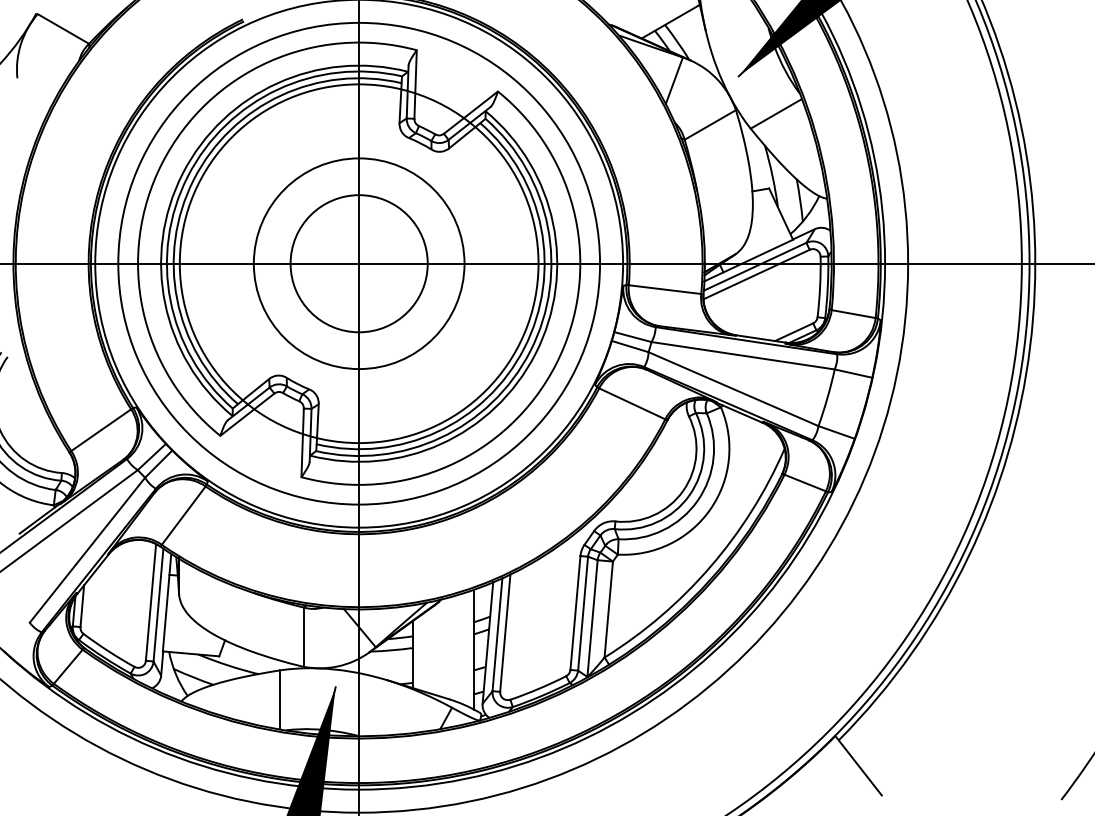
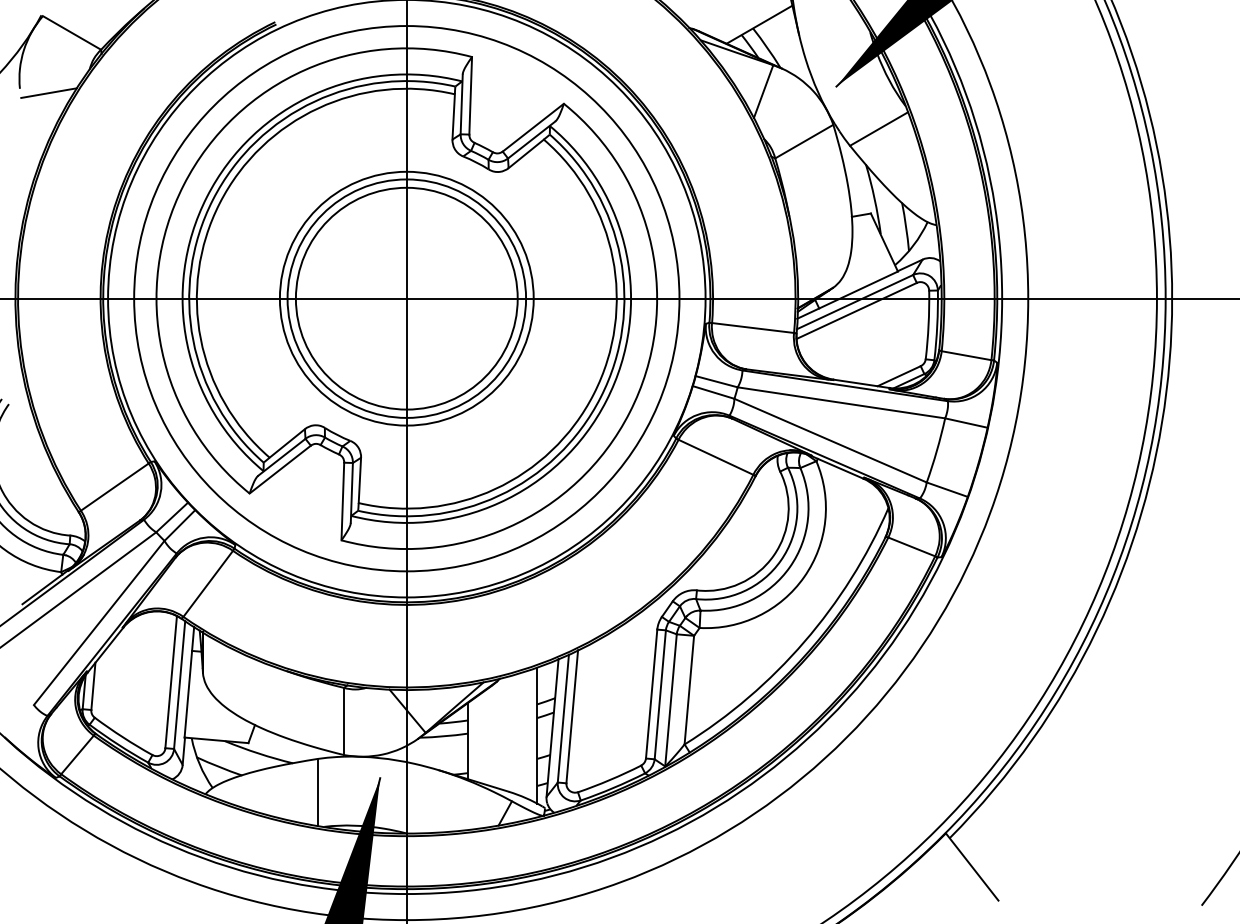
line: (42, 81) -> (48, 92), added
circle: (358, 263) -> (406, 298), size x0.62
circle: (358, 263) -> (406, 298), size x1.43

